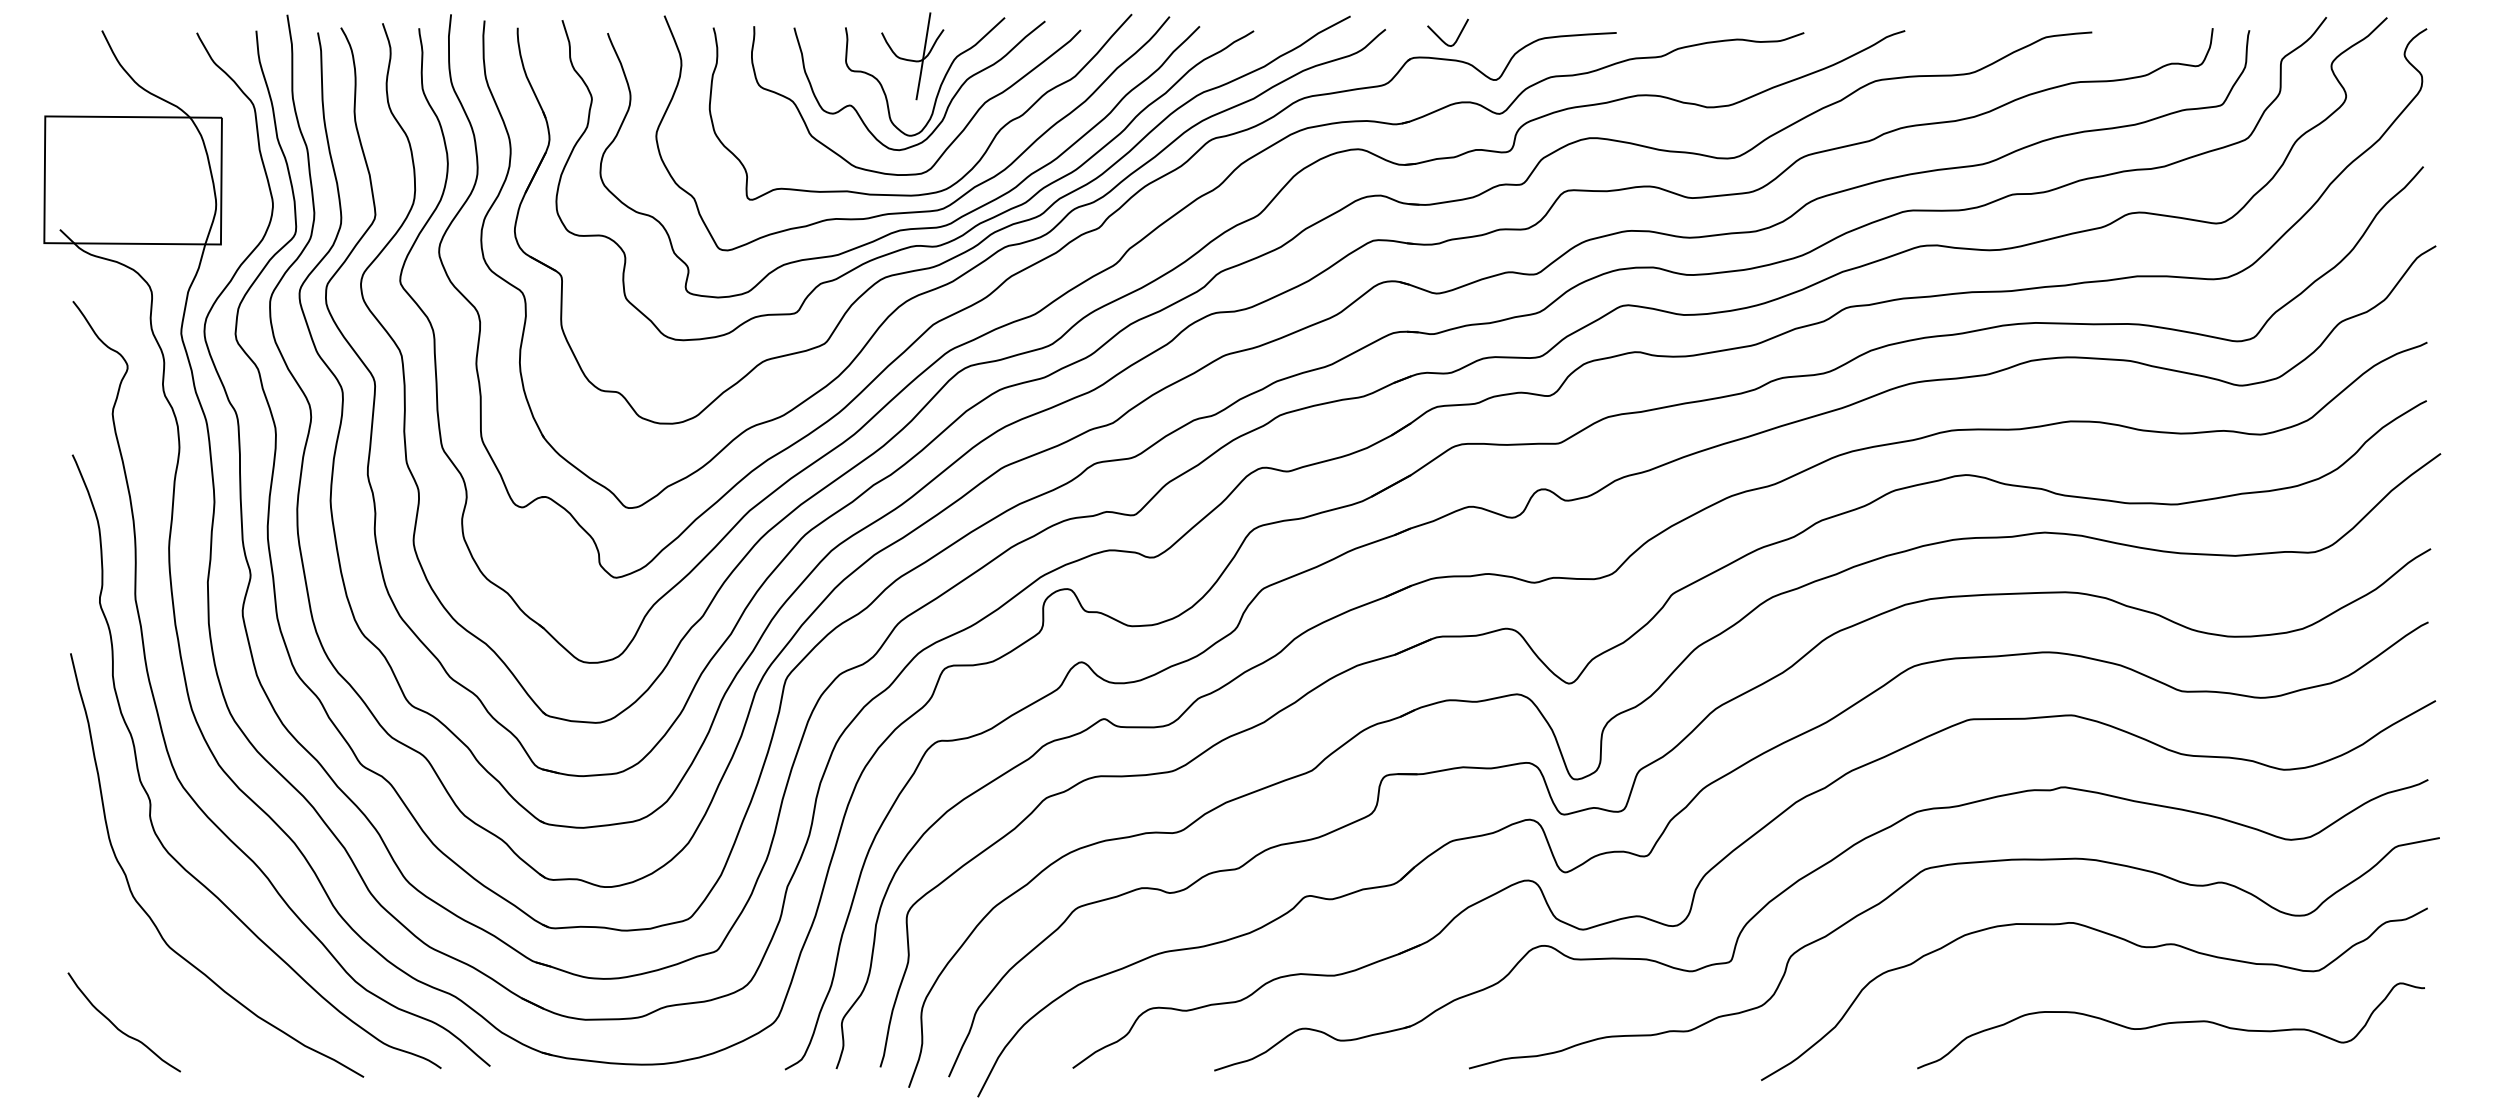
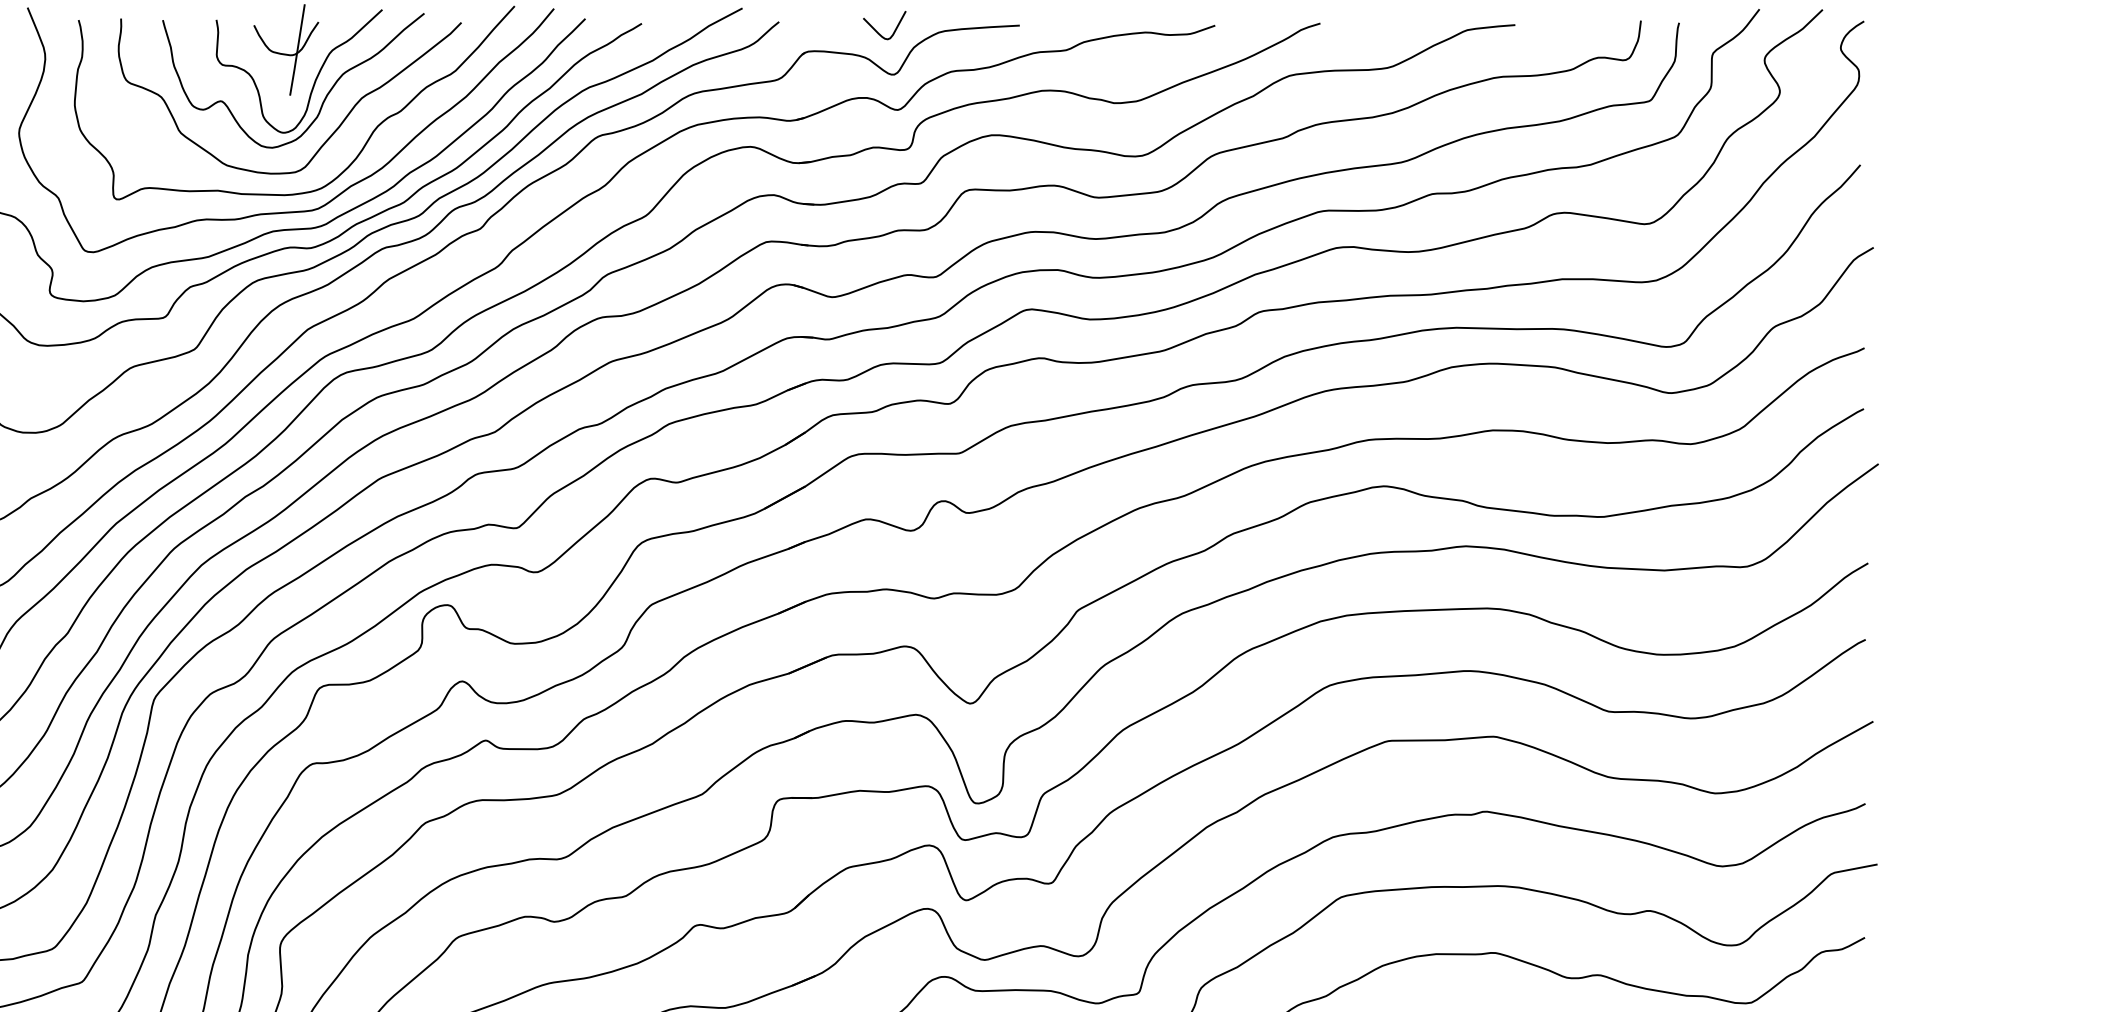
curve: (1441, 38) -> (877, 31), moved

